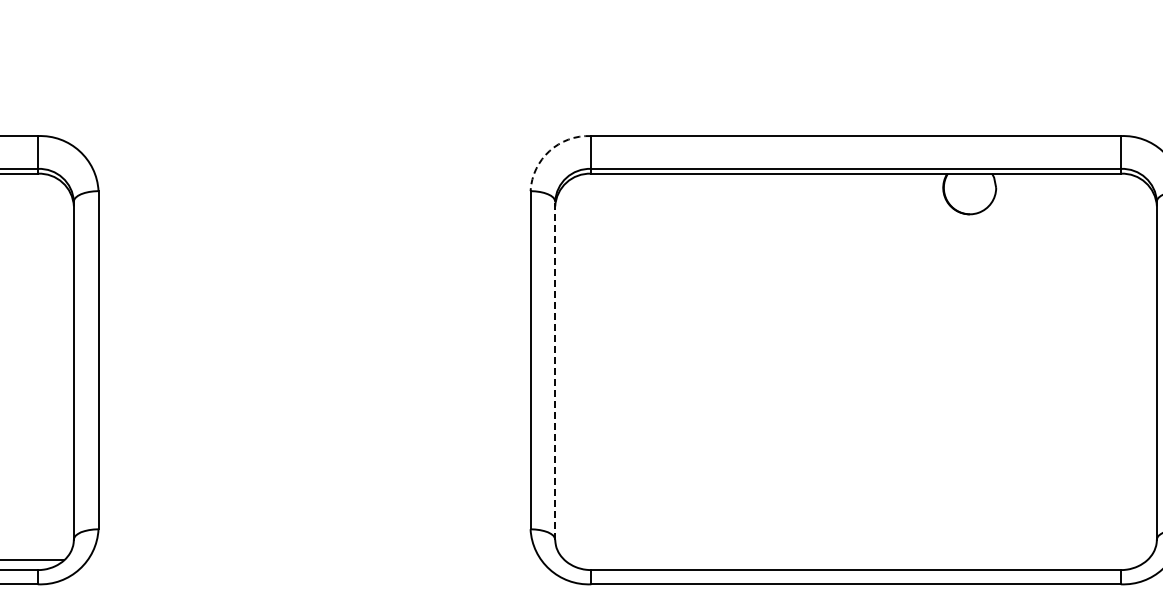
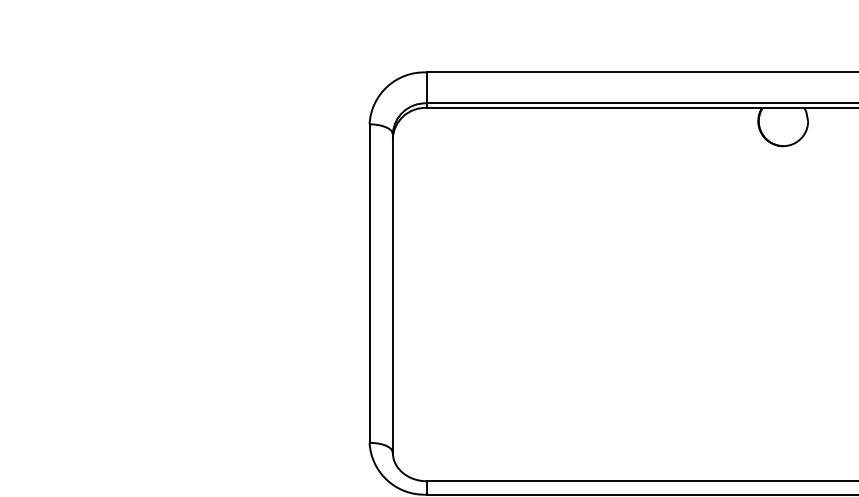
arc: (549, 151) -> (387, 86), dashed -> solid
line: (555, 370) -> (393, 293), dashed -> solid

